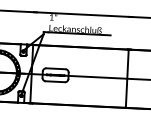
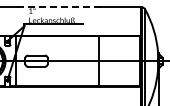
line: (82, 14) -> (57, 7), solid -> dashed

